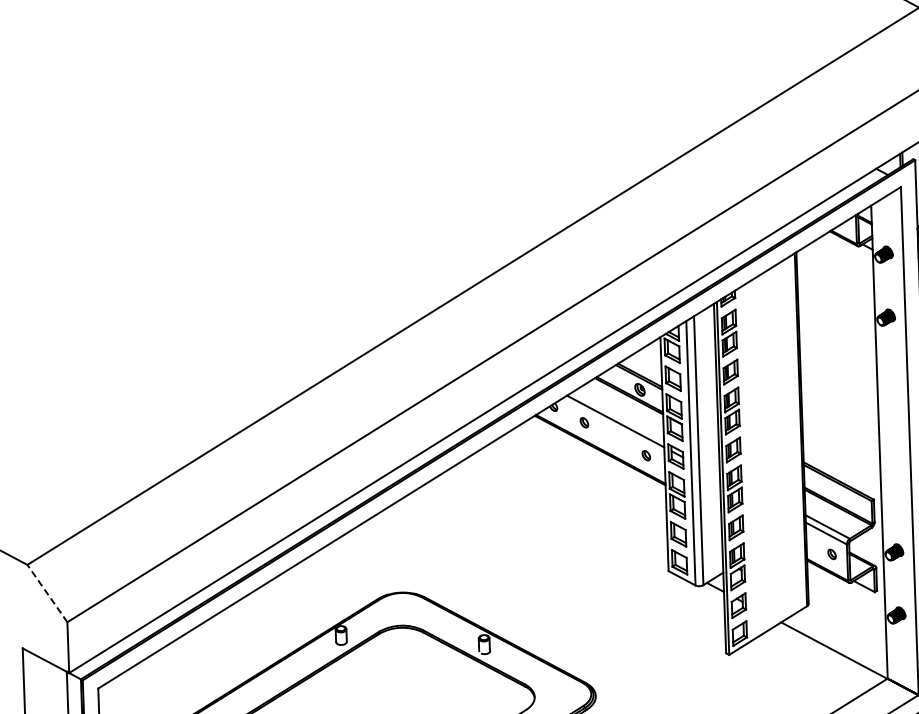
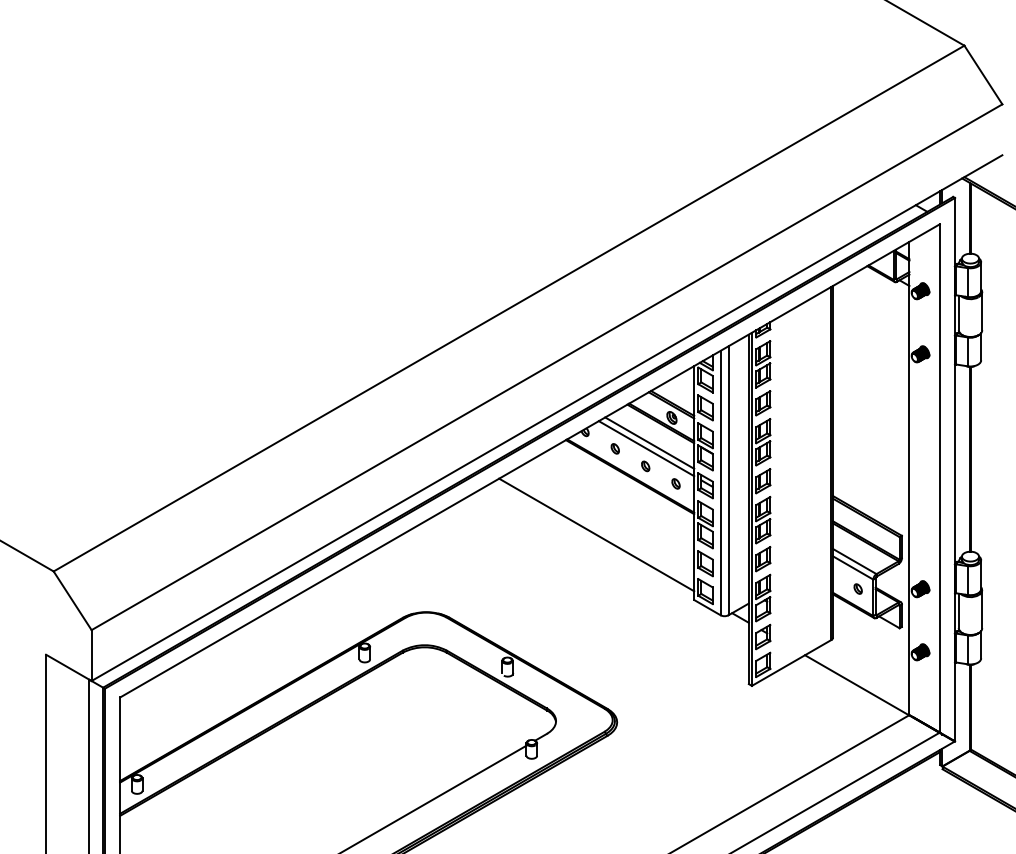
line: (618, 415) -> (649, 442), added
part: (615, 439) -> (645, 466), added
line: (568, 509) -> (596, 534), added
line: (47, 593) -> (72, 600), dashed -> solid

